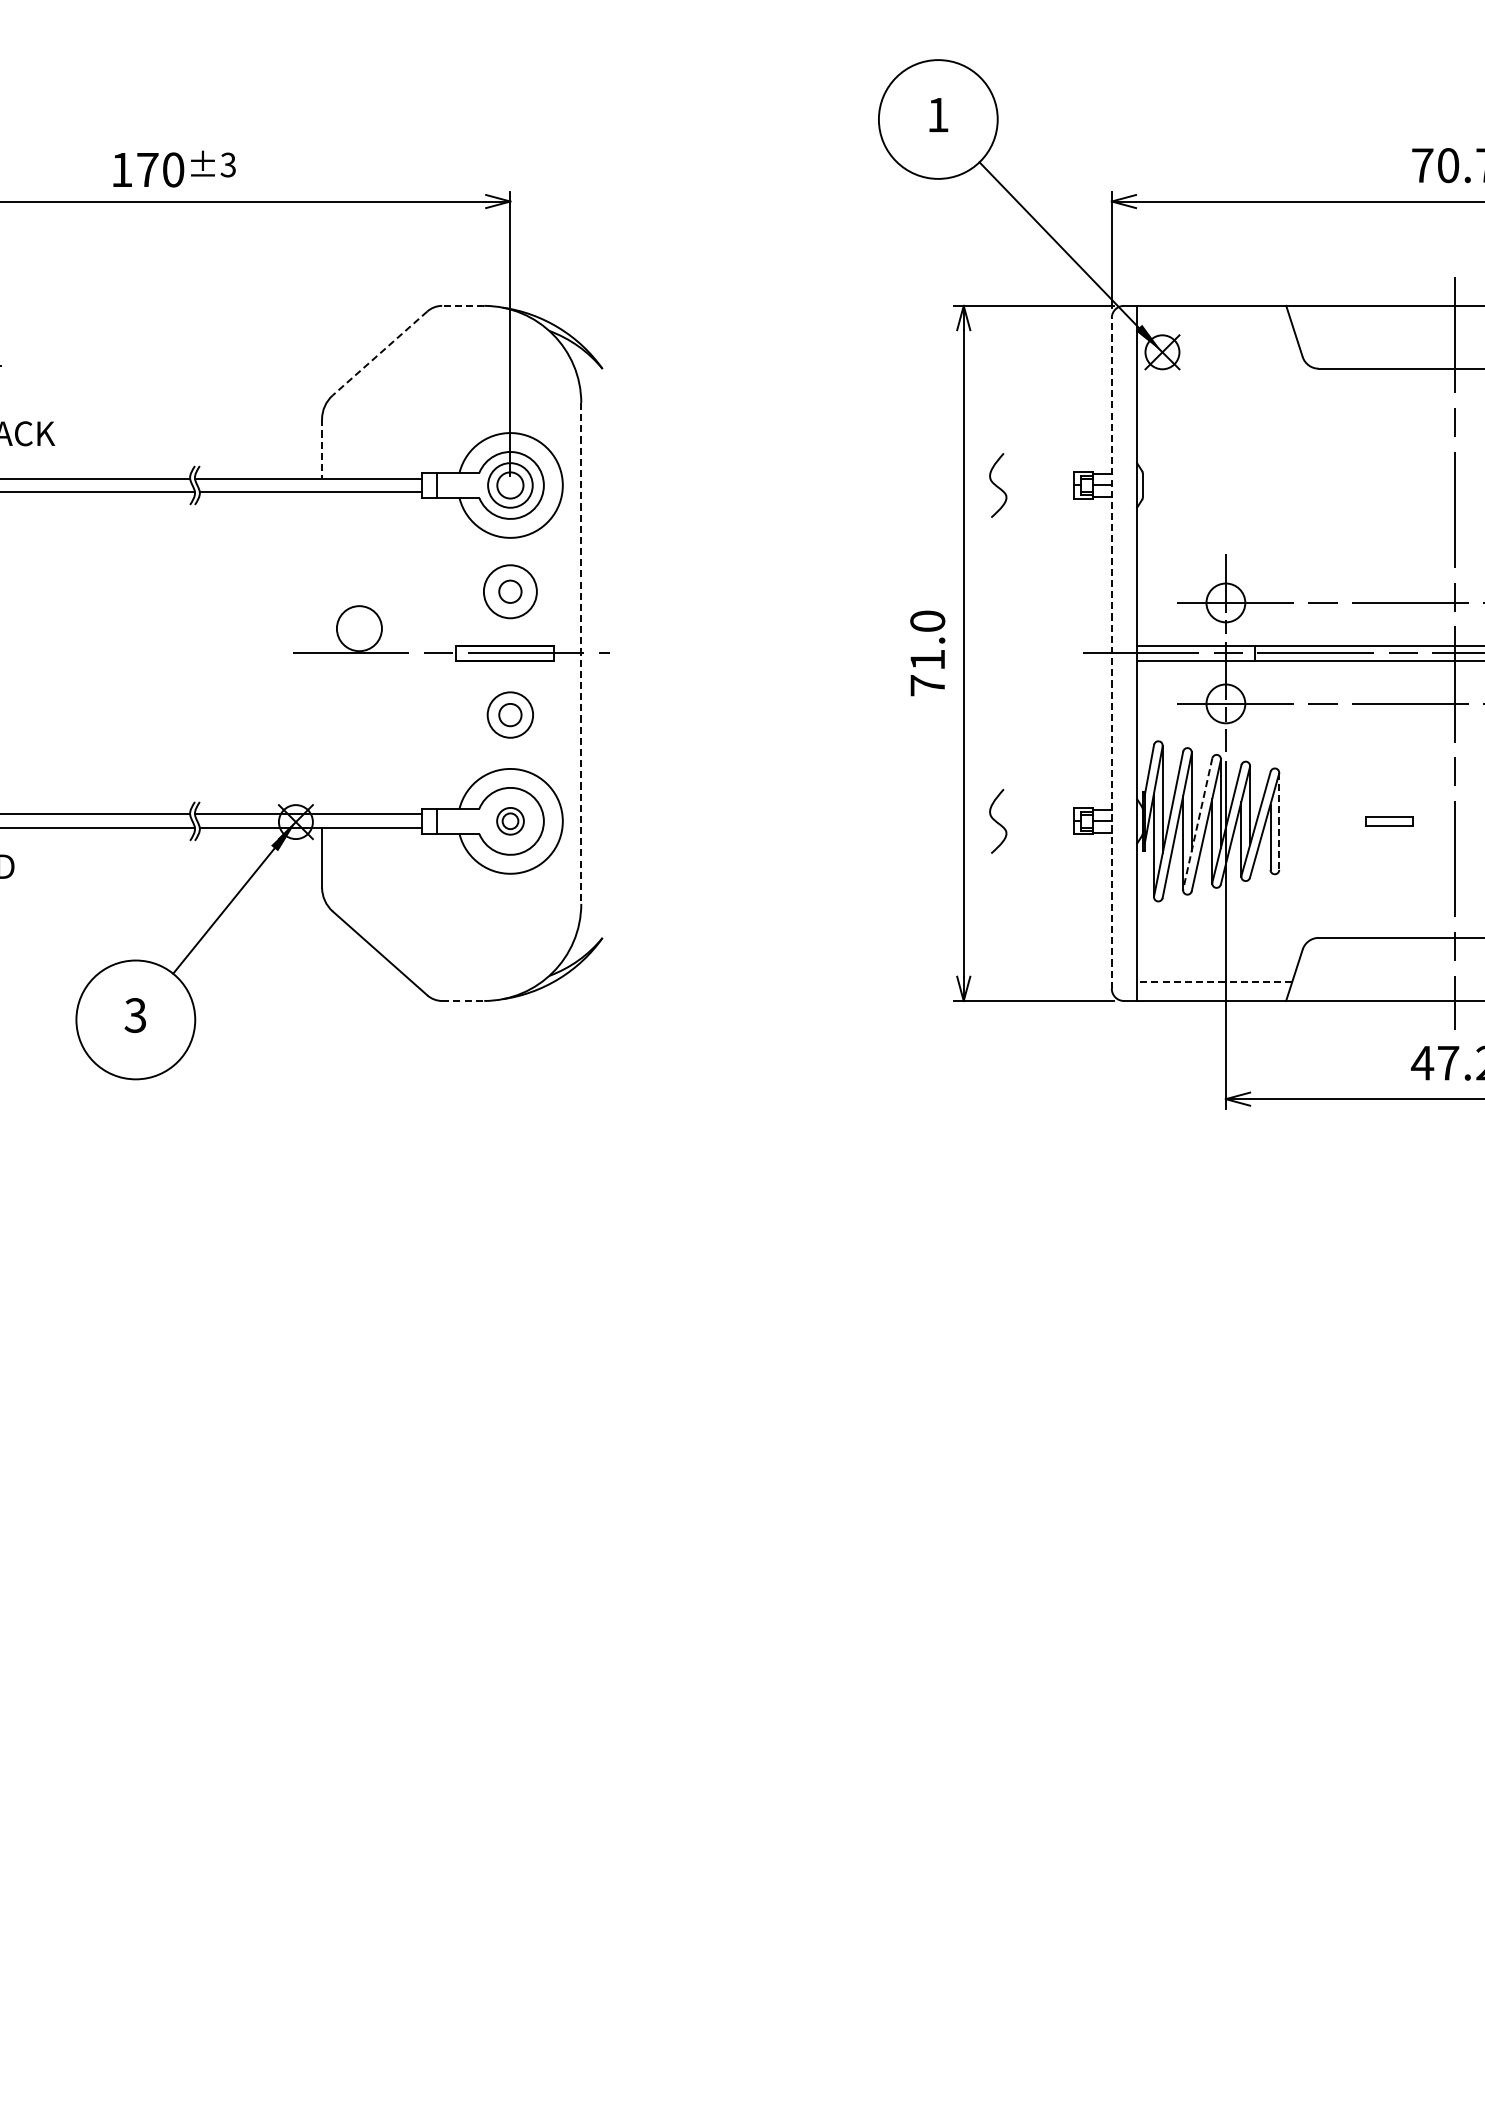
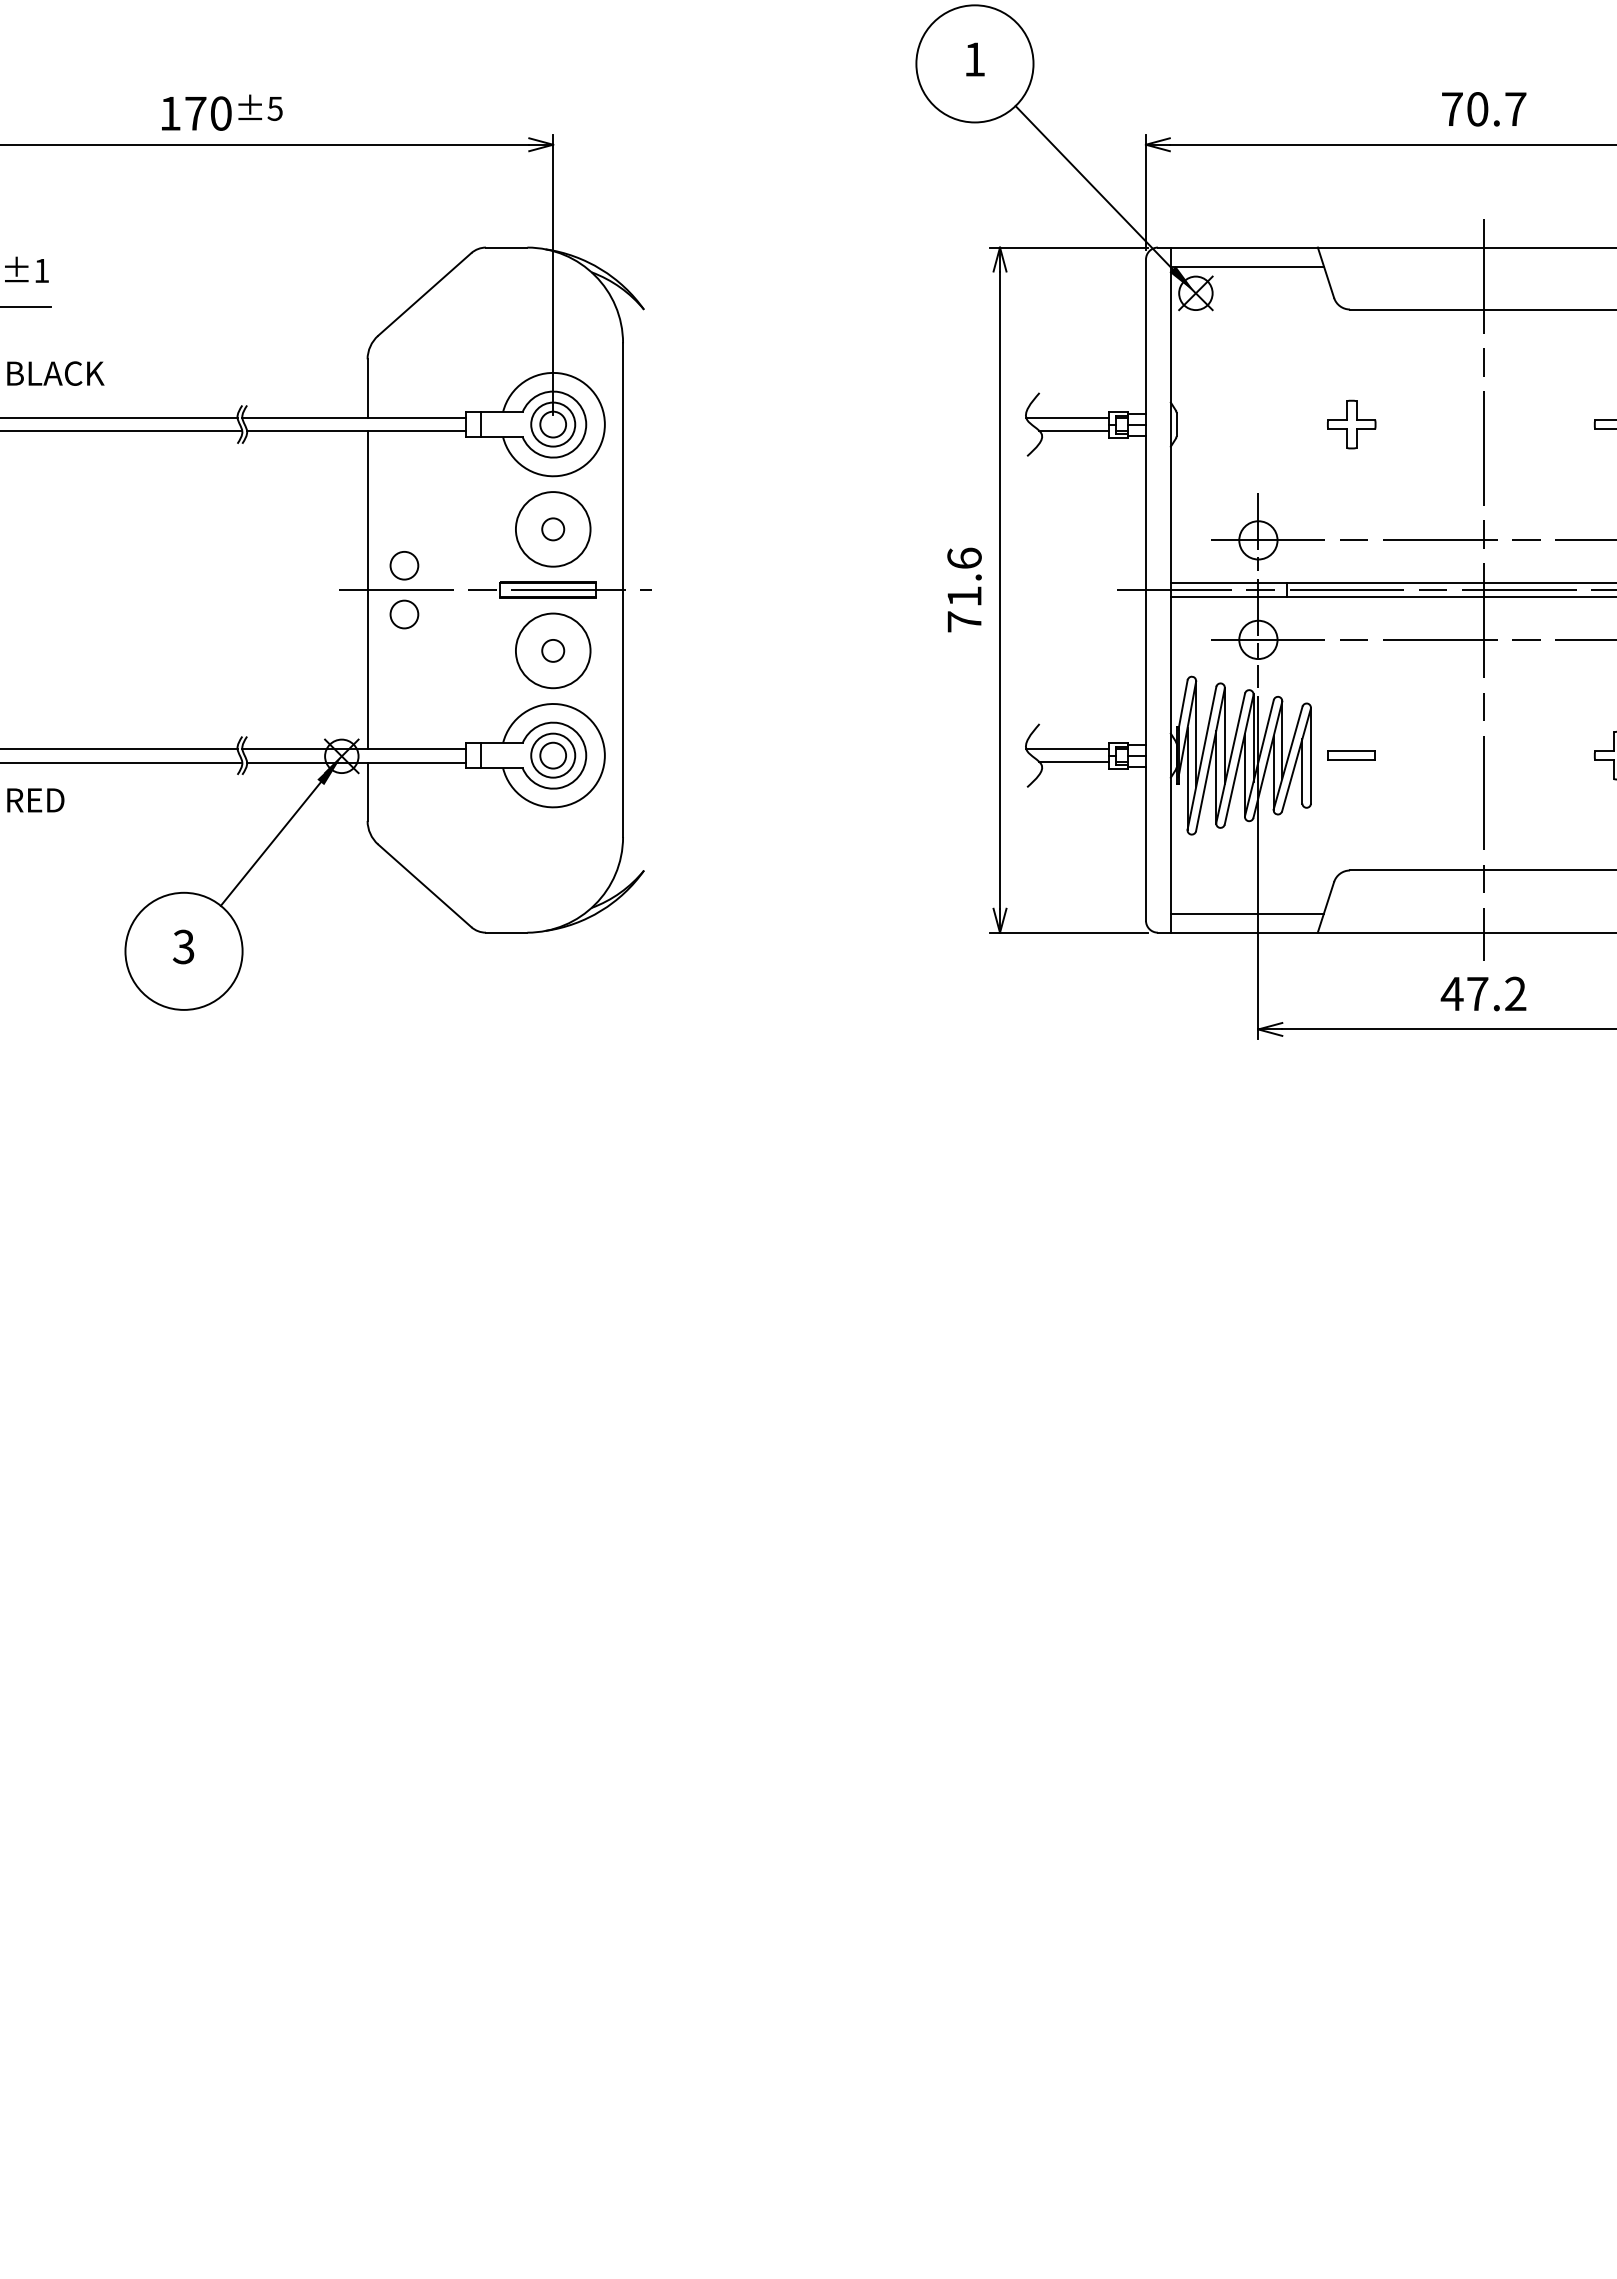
text: (228, 164) -> (275, 108), ±3 -> ±5
line: (463, 305) -> (506, 247), dashed -> solid
line: (1214, 325) -> (1247, 266), added
line: (379, 353) -> (424, 294), dashed -> solid
line: (321, 449) -> (367, 389), dashed -> solid
line: (1032, 479) -> (1067, 418), added
part: (1320, 485) -> (1351, 424), added
line: (1038, 491) -> (1073, 430), added
circle: (509, 591) -> (552, 529), size x1.43
text: (927, 620) -> (964, 557), 71.0 -> 71.6
circle: (359, 628) -> (404, 565), size x0.62
line: (321, 652) -> (367, 589), added
line: (581, 653) -> (623, 590), dashed -> solid
line: (1111, 653) -> (1145, 590), dashed -> solid
circle: (359, 678) -> (404, 614), added
circle: (509, 714) -> (552, 650), size x1.67
line: (1032, 815) -> (1067, 749), added
part: (510, 821) -> (553, 755), size x1.67
line: (1278, 821) -> (1310, 755), dashed -> solid
part: (1389, 821) -> (1351, 755), moved
line: (1197, 824) -> (1230, 758), dashed -> solid
line: (1038, 827) -> (1073, 761), added
line: (1214, 981) -> (1247, 913), dashed -> solid
line: (463, 1000) -> (506, 932), dashed -> solid

